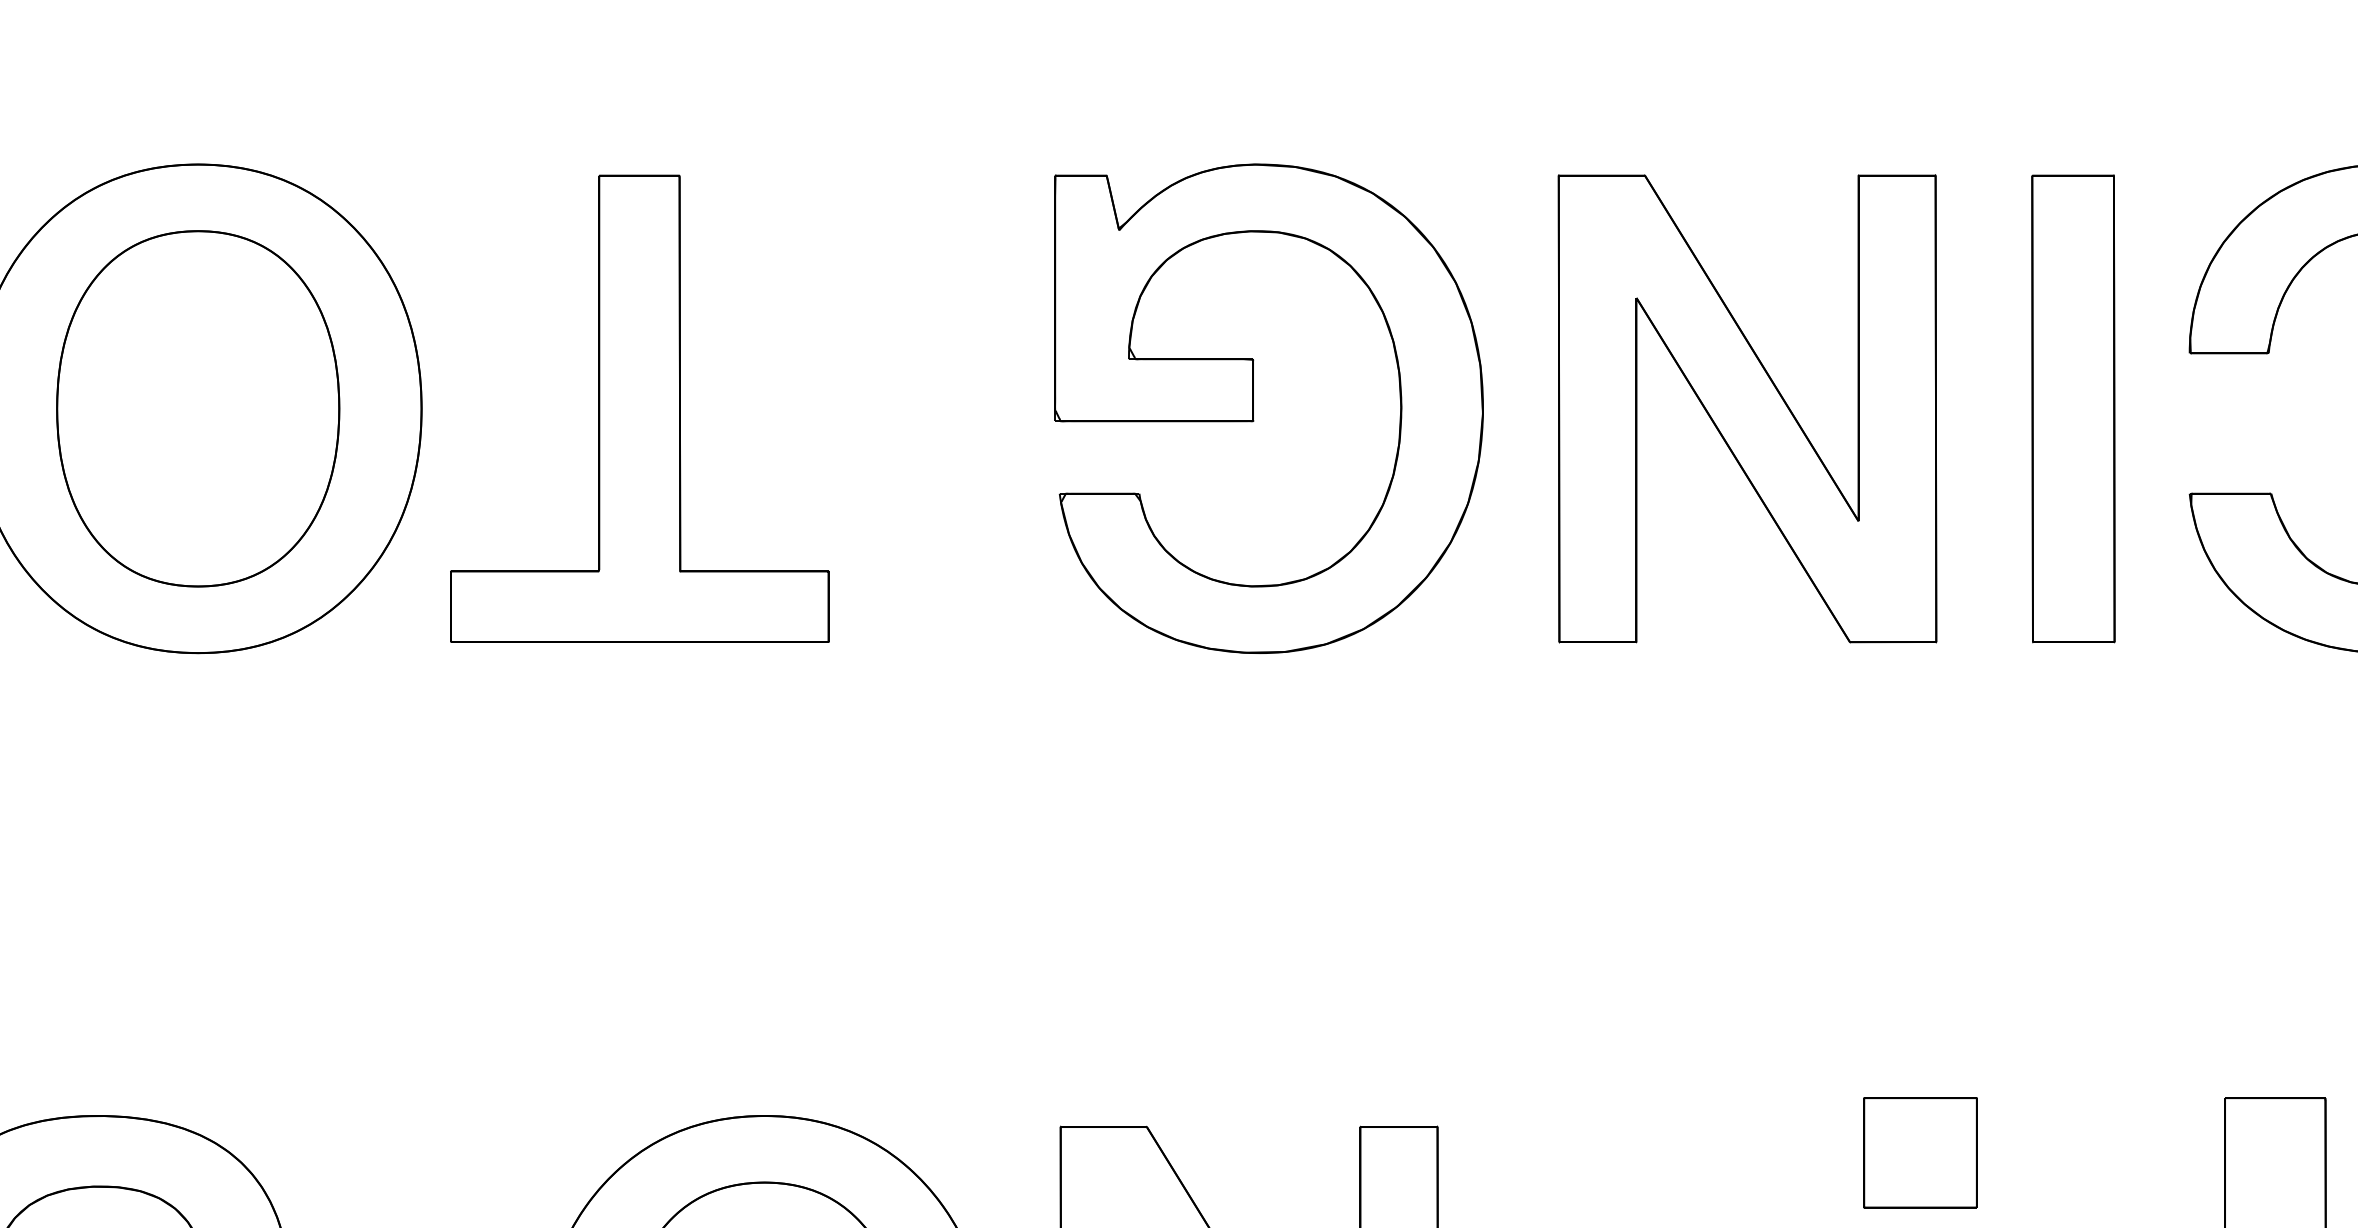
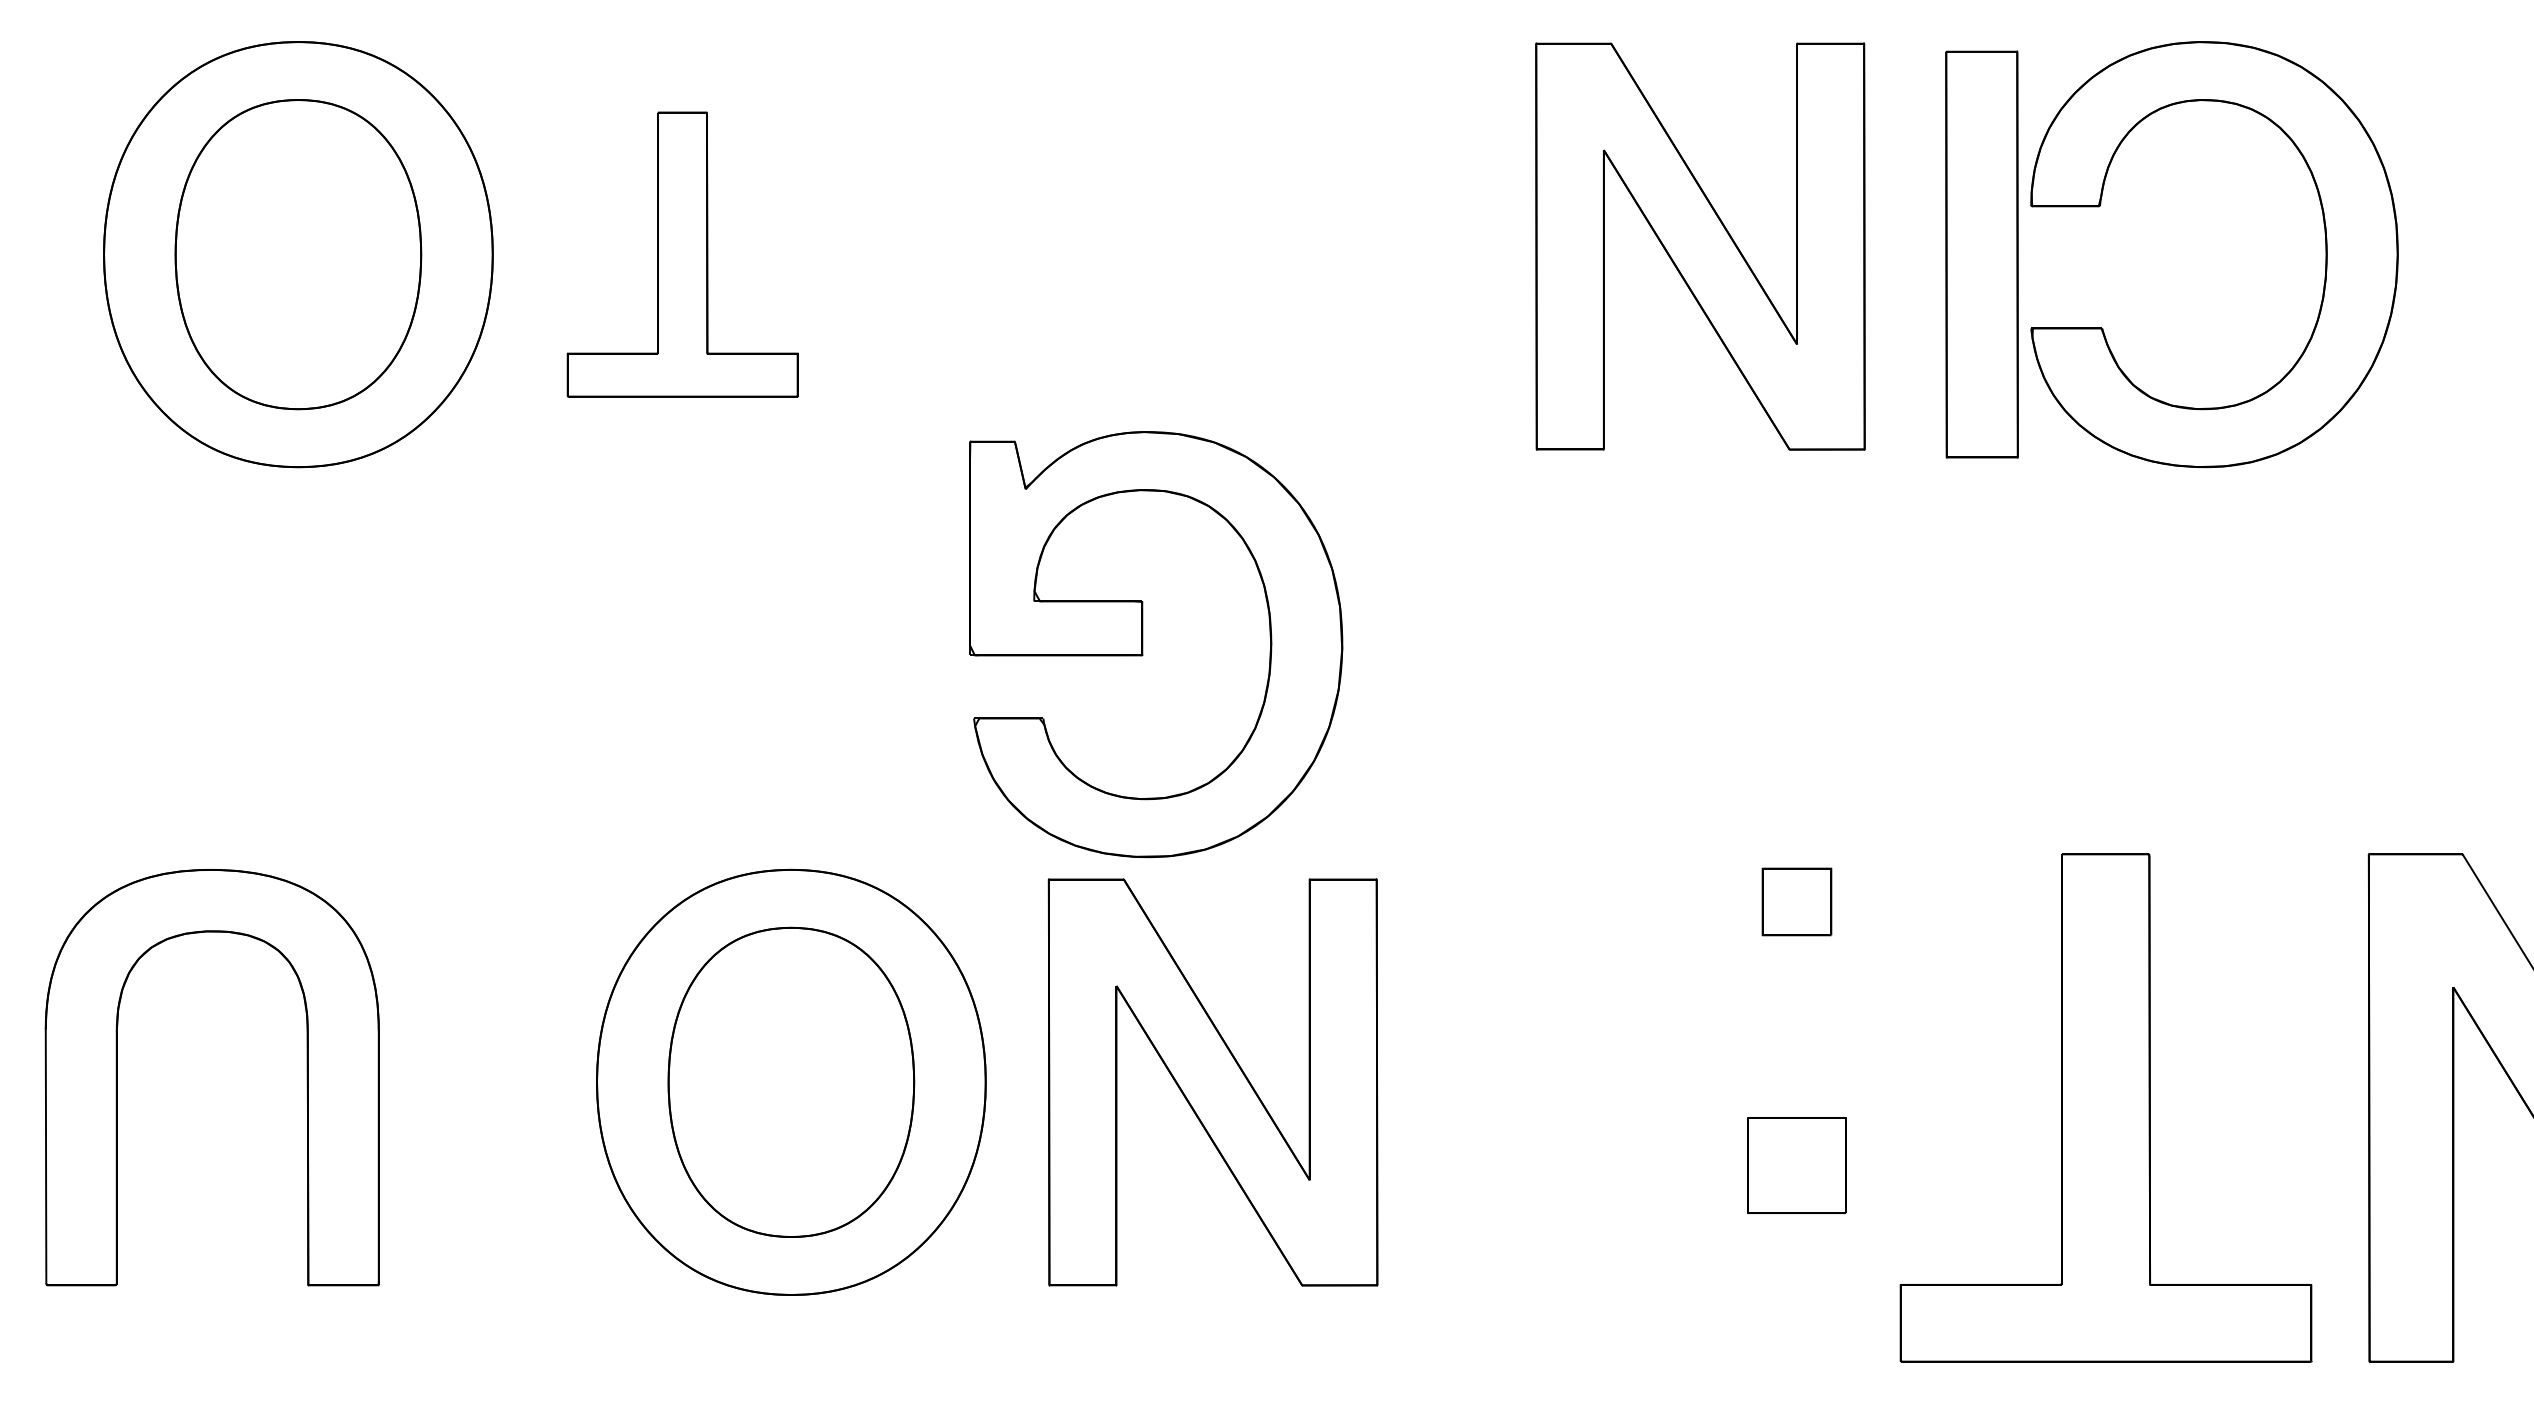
part: (639, 408) -> (682, 254), size x0.7
part: (1254, 408) -> (1143, 644), moved
part: (1747, 408) -> (1700, 246), moved
part: (2072, 408) -> (1981, 254), moved
part: (1919, 1152) -> (1796, 901), size x0.7

